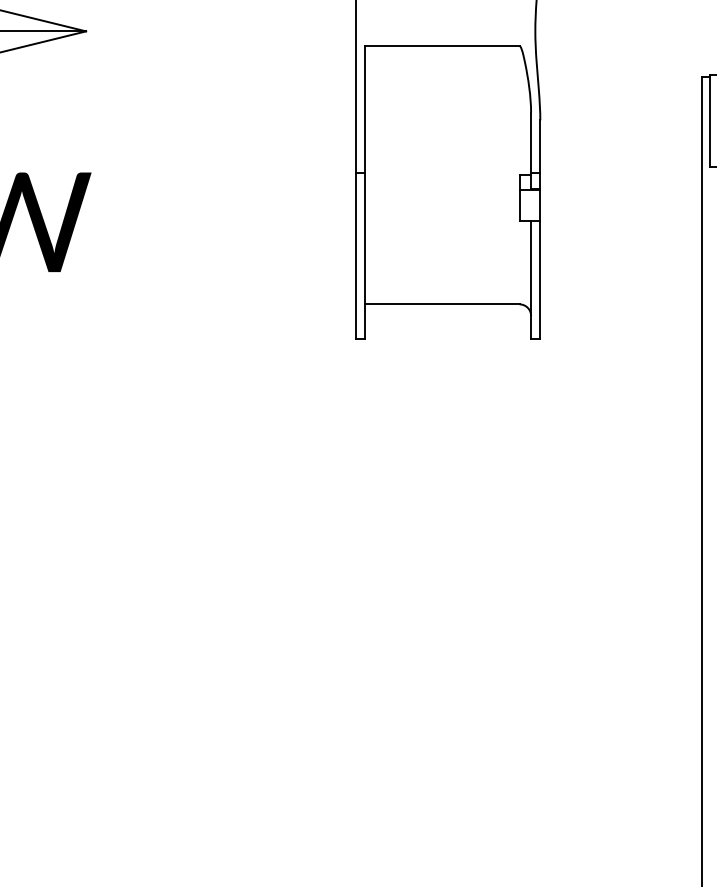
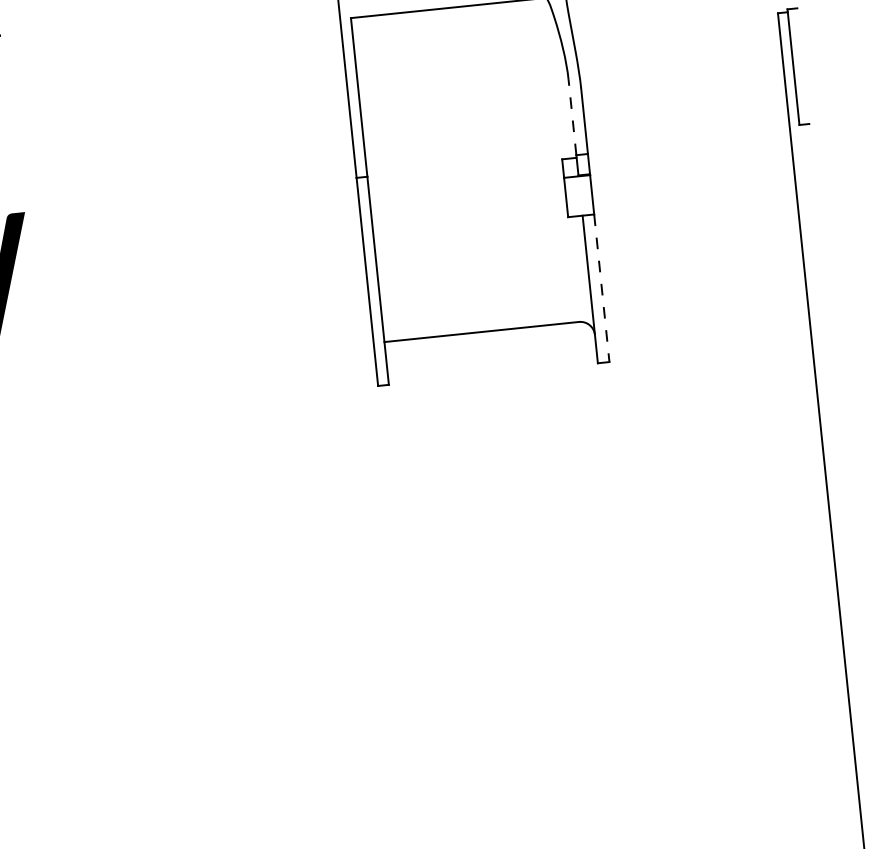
line: (531, 142) -> (572, 117), solid -> dashed
line: (540, 279) -> (602, 288), solid -> dashed

